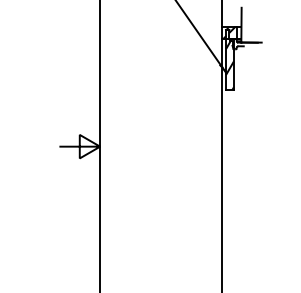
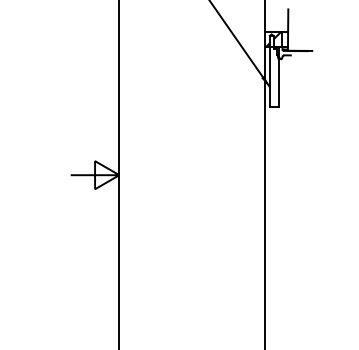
hatch: (230, 63) -> (274, 76), removed

